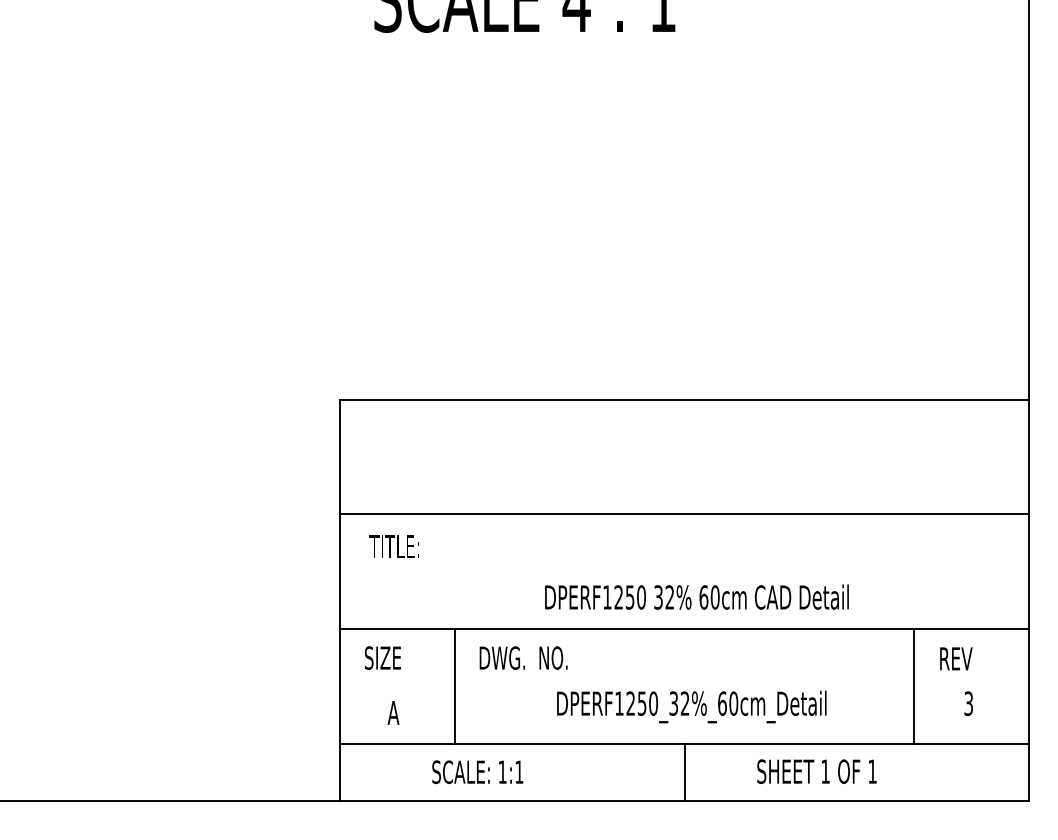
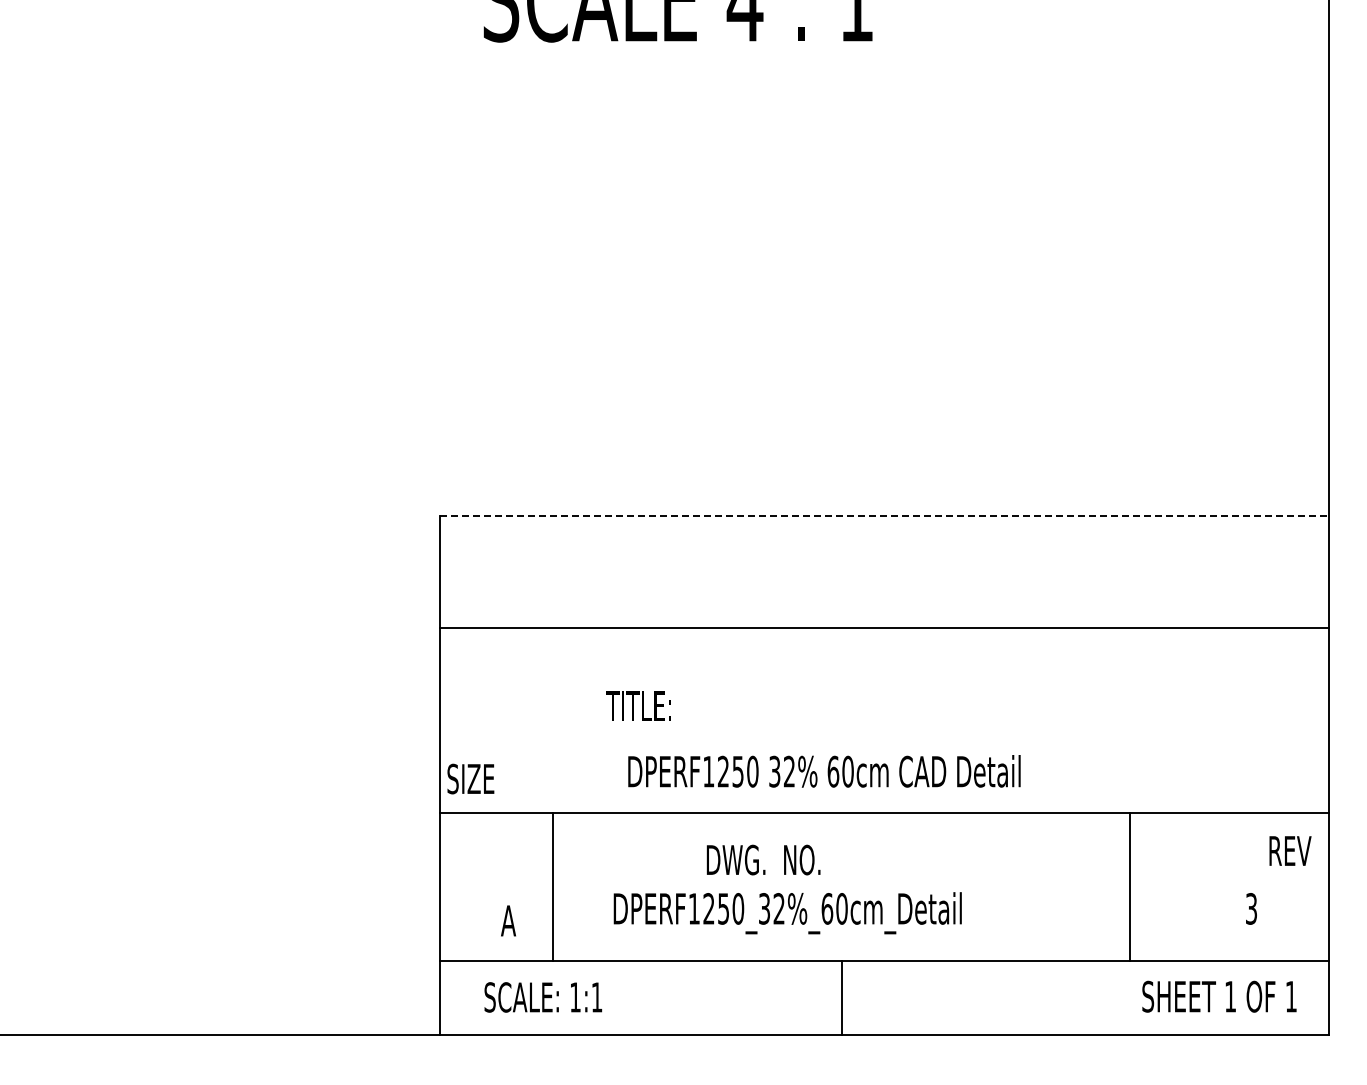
line: (684, 399) -> (884, 516), solid -> dashed
line: (684, 514) -> (884, 628), moved
text: (394, 546) -> (638, 705), moved
text: (697, 597) -> (824, 771), moved
text: (382, 657) -> (470, 778), moved
text: (523, 657) -> (763, 859), moved
text: (956, 658) -> (1290, 850), moved
line: (454, 686) -> (552, 886), moved
line: (913, 686) -> (1129, 886), moved
text: (691, 707) -> (787, 913), moved
text: (817, 771) -> (1219, 996), moved
text: (477, 772) -> (543, 997), moved
line: (684, 772) -> (842, 997), moved

